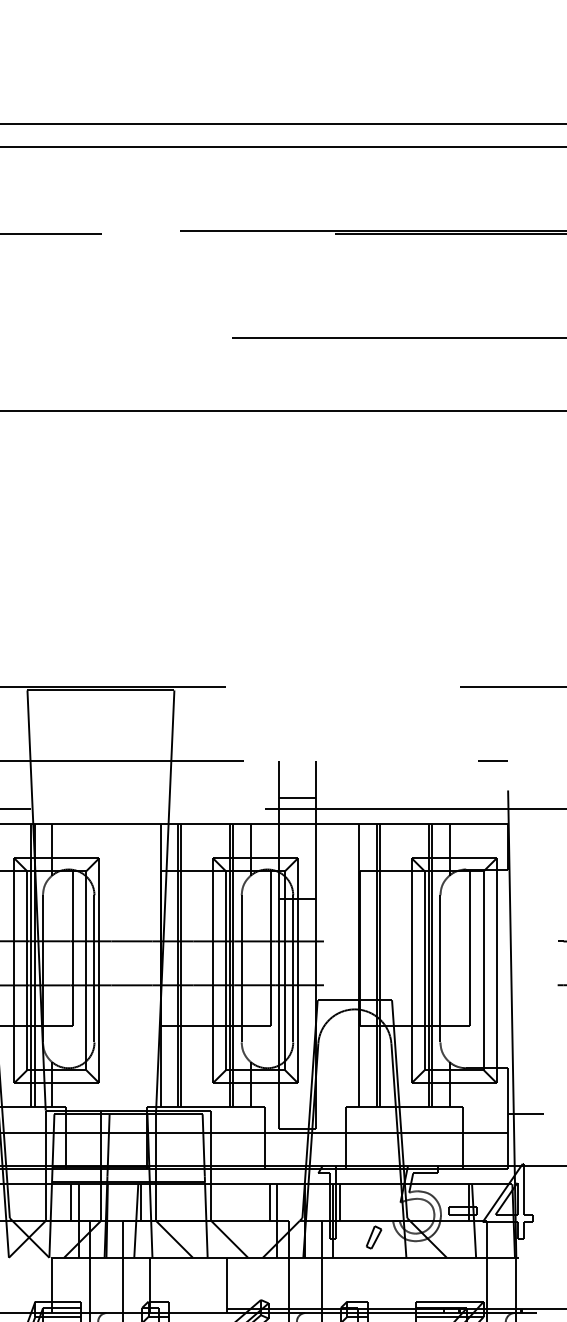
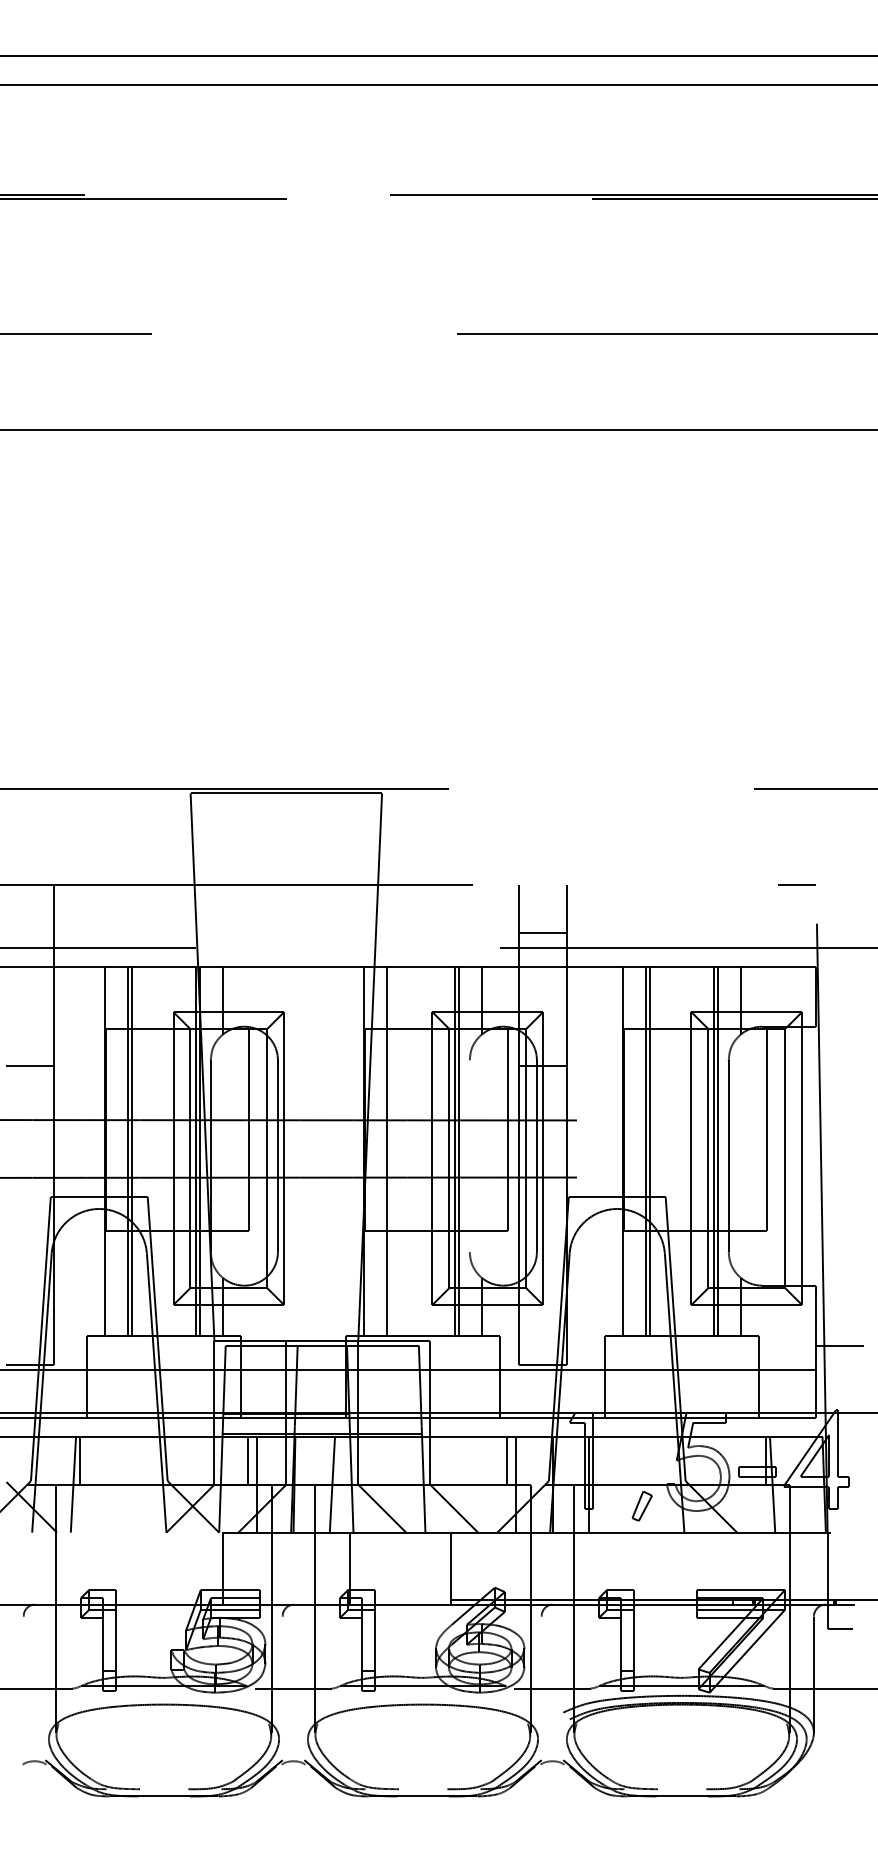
line: (181, 965) -> (391, 1151), removed
line: (241, 969) -> (469, 1156), removed
line: (141, 1202) -> (339, 1460), removed
line: (340, 1202) -> (598, 1460), removed

